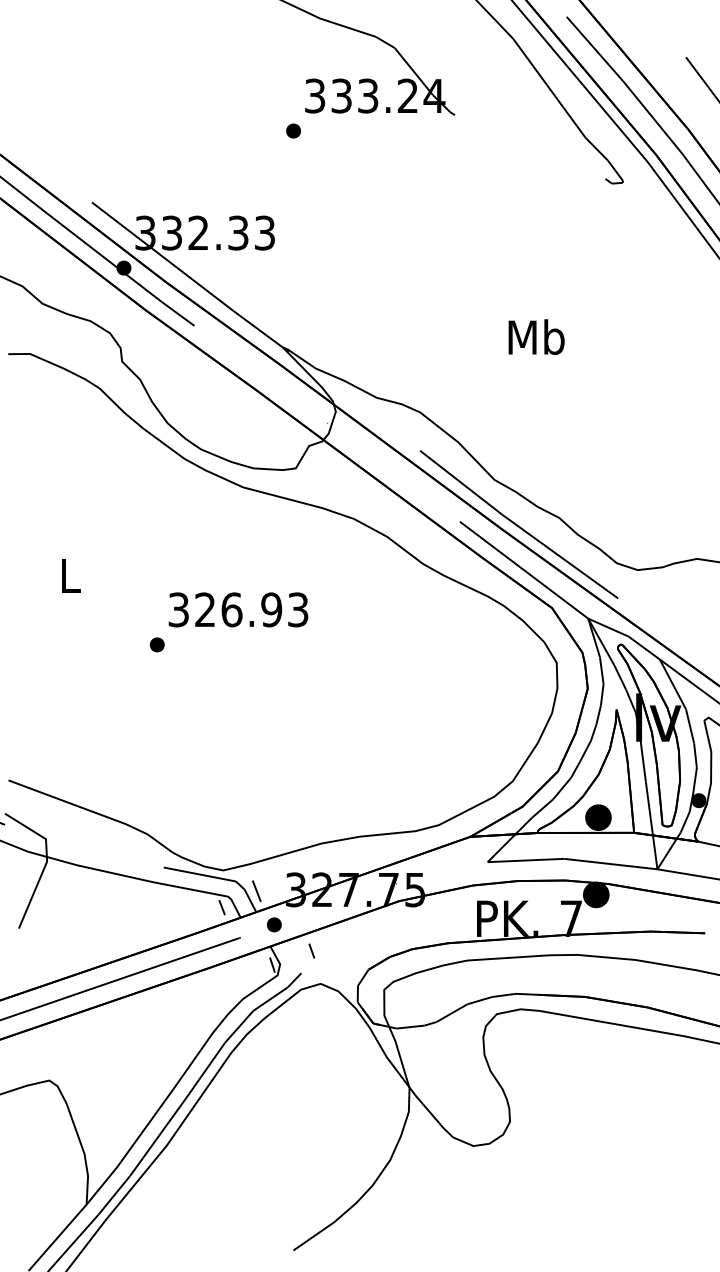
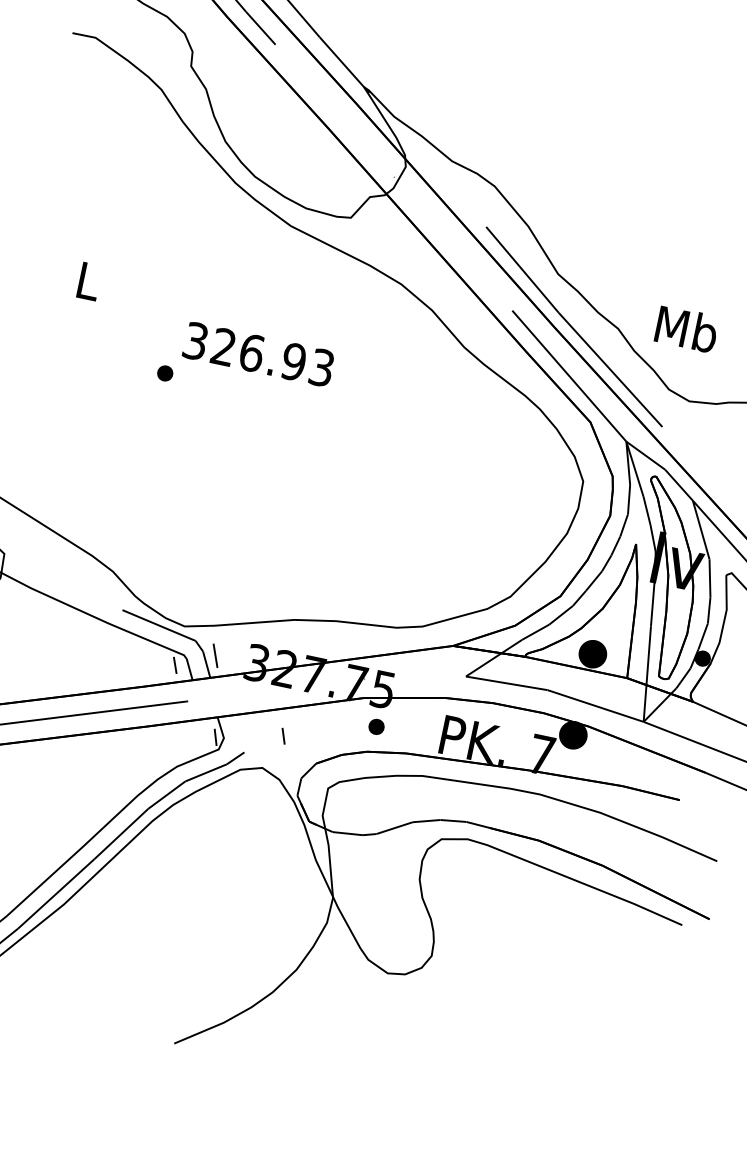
text: (536, 337) -> (686, 329), moved
part: (274, 924) -> (376, 726), moved
line: (311, 950) -> (283, 735), moved

